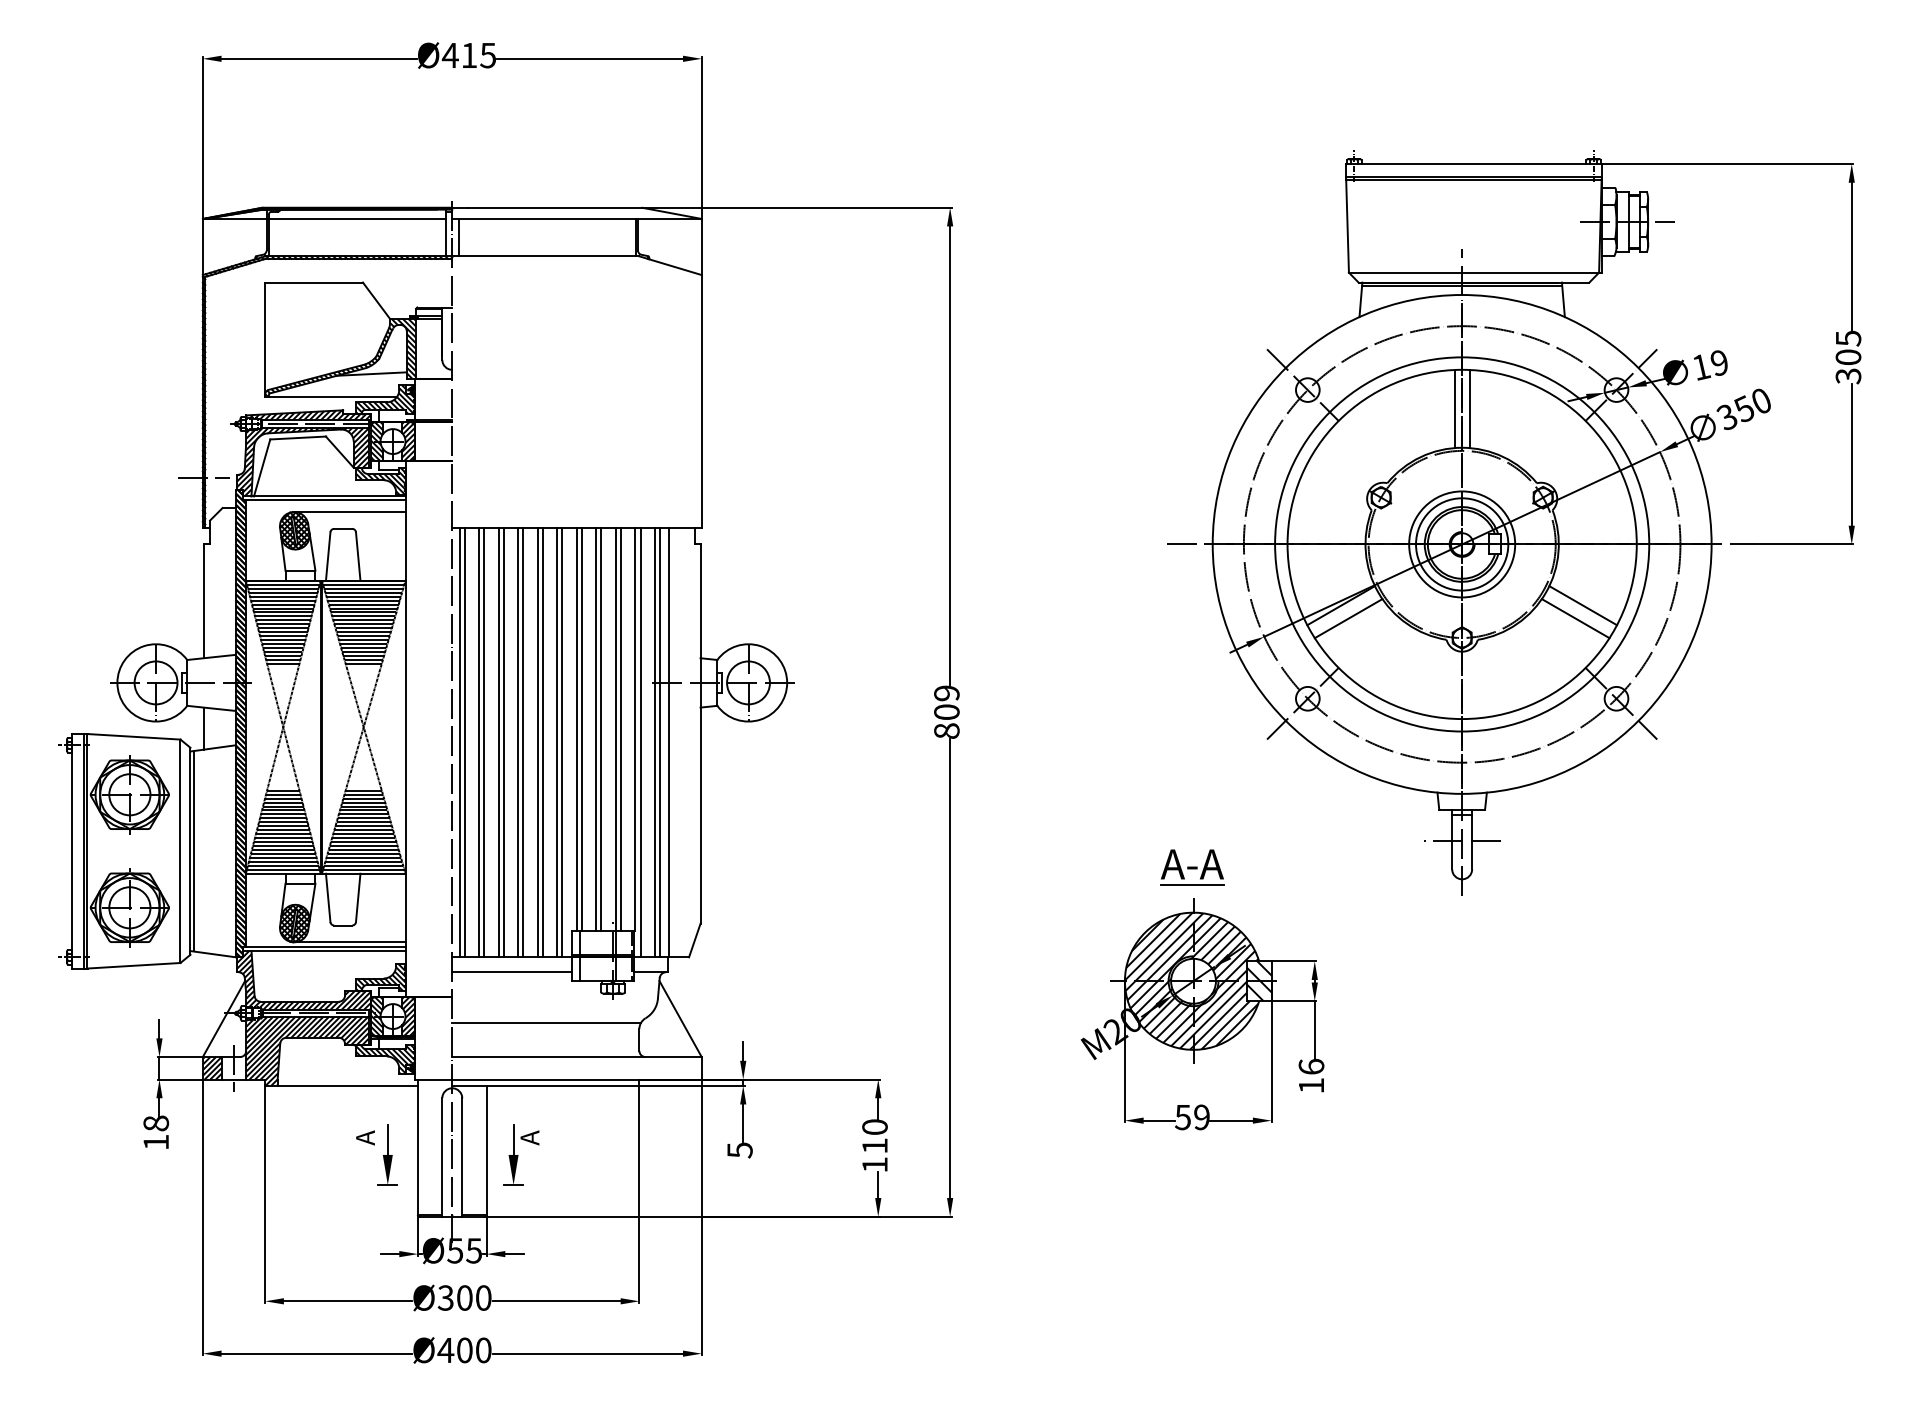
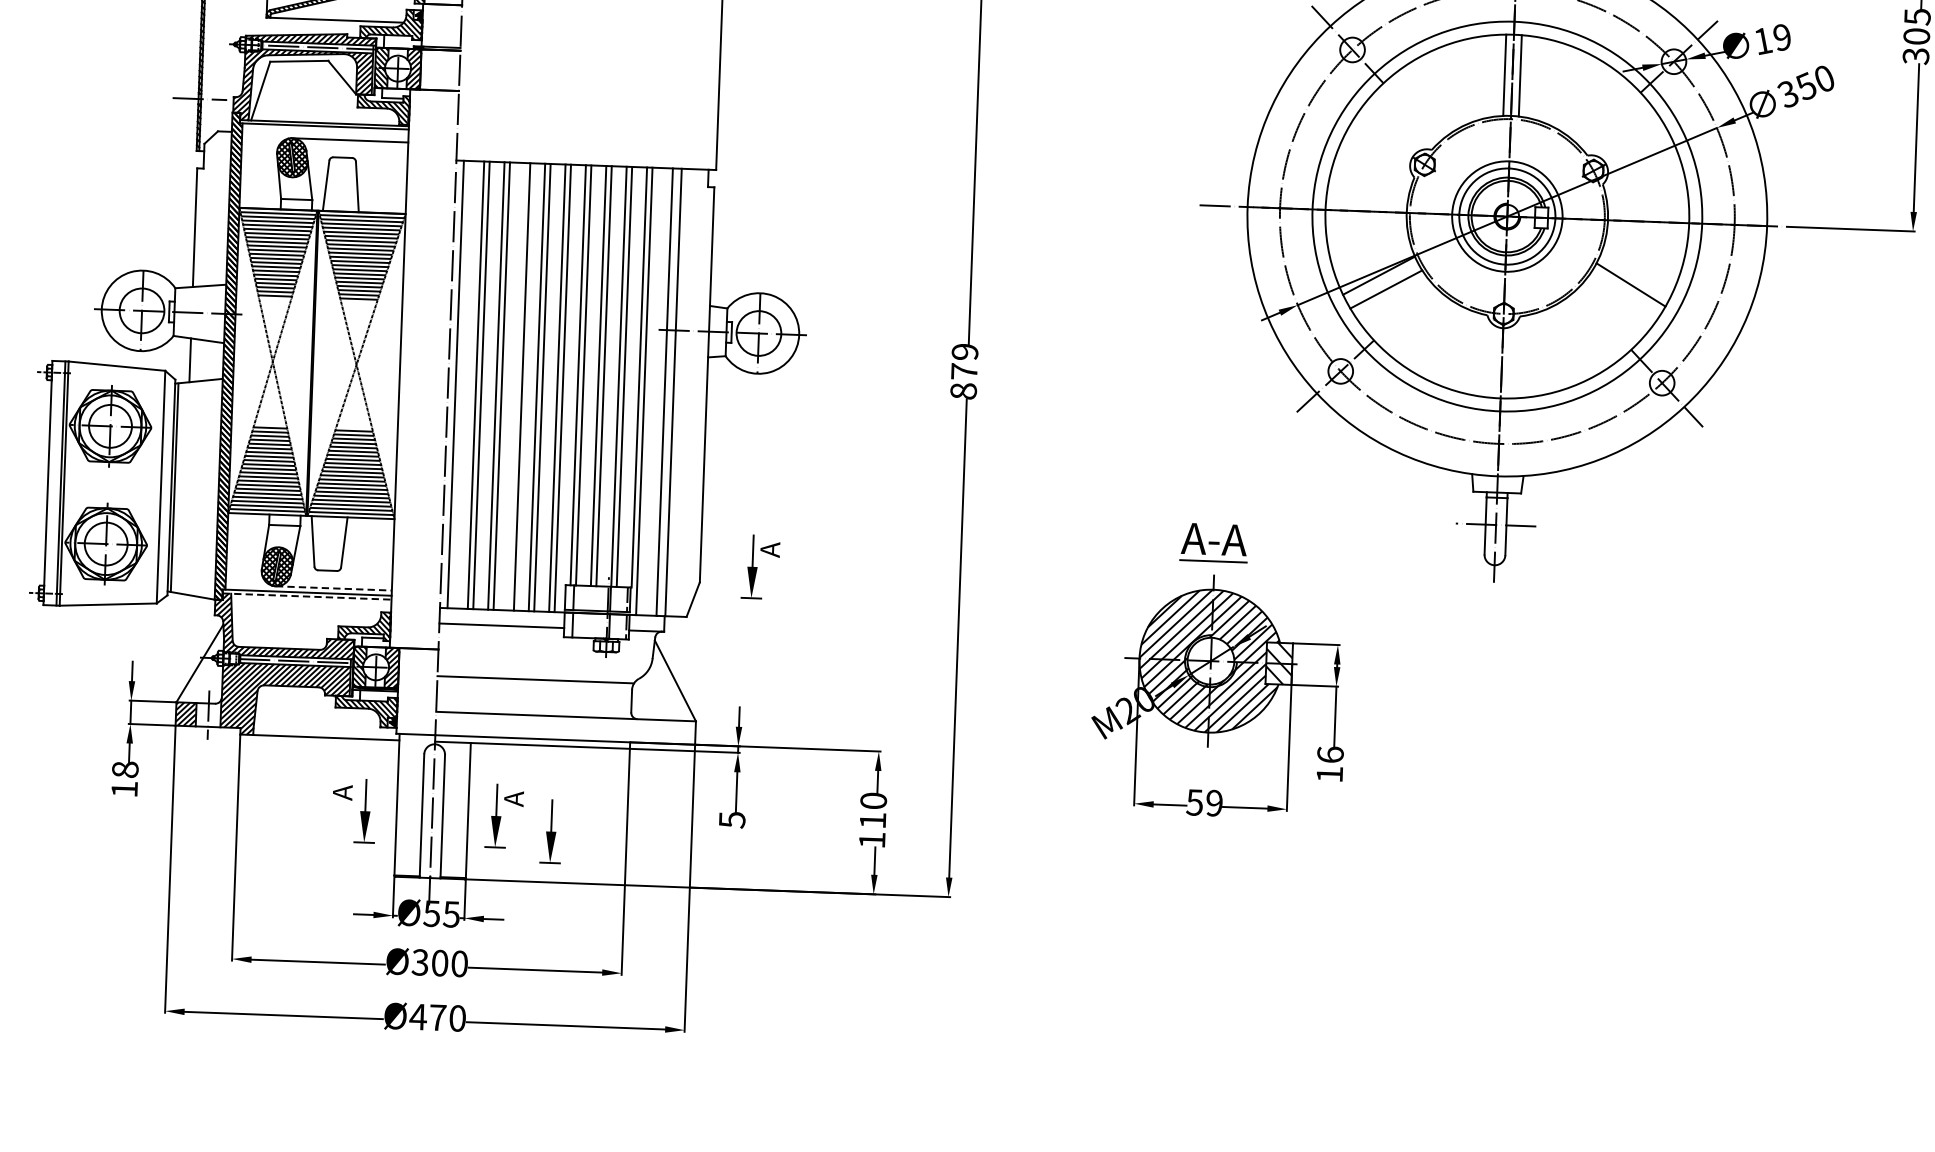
line: (1575, 618) -> (1622, 298), removed
text: (946, 711) -> (964, 370), 809 -> 879
line: (464, 742) -> (460, 384), removed
line: (518, 742) -> (517, 386), removed
line: (654, 742) -> (658, 391), removed
part: (758, 906) -> (760, 566), added
line: (349, 942) -> (333, 588), solid -> dashed
line: (324, 951) -> (307, 597), solid -> dashed
part: (566, 1167) -> (550, 831), added
text: (464, 1350) -> (437, 1017), Ø400 -> Ø470

